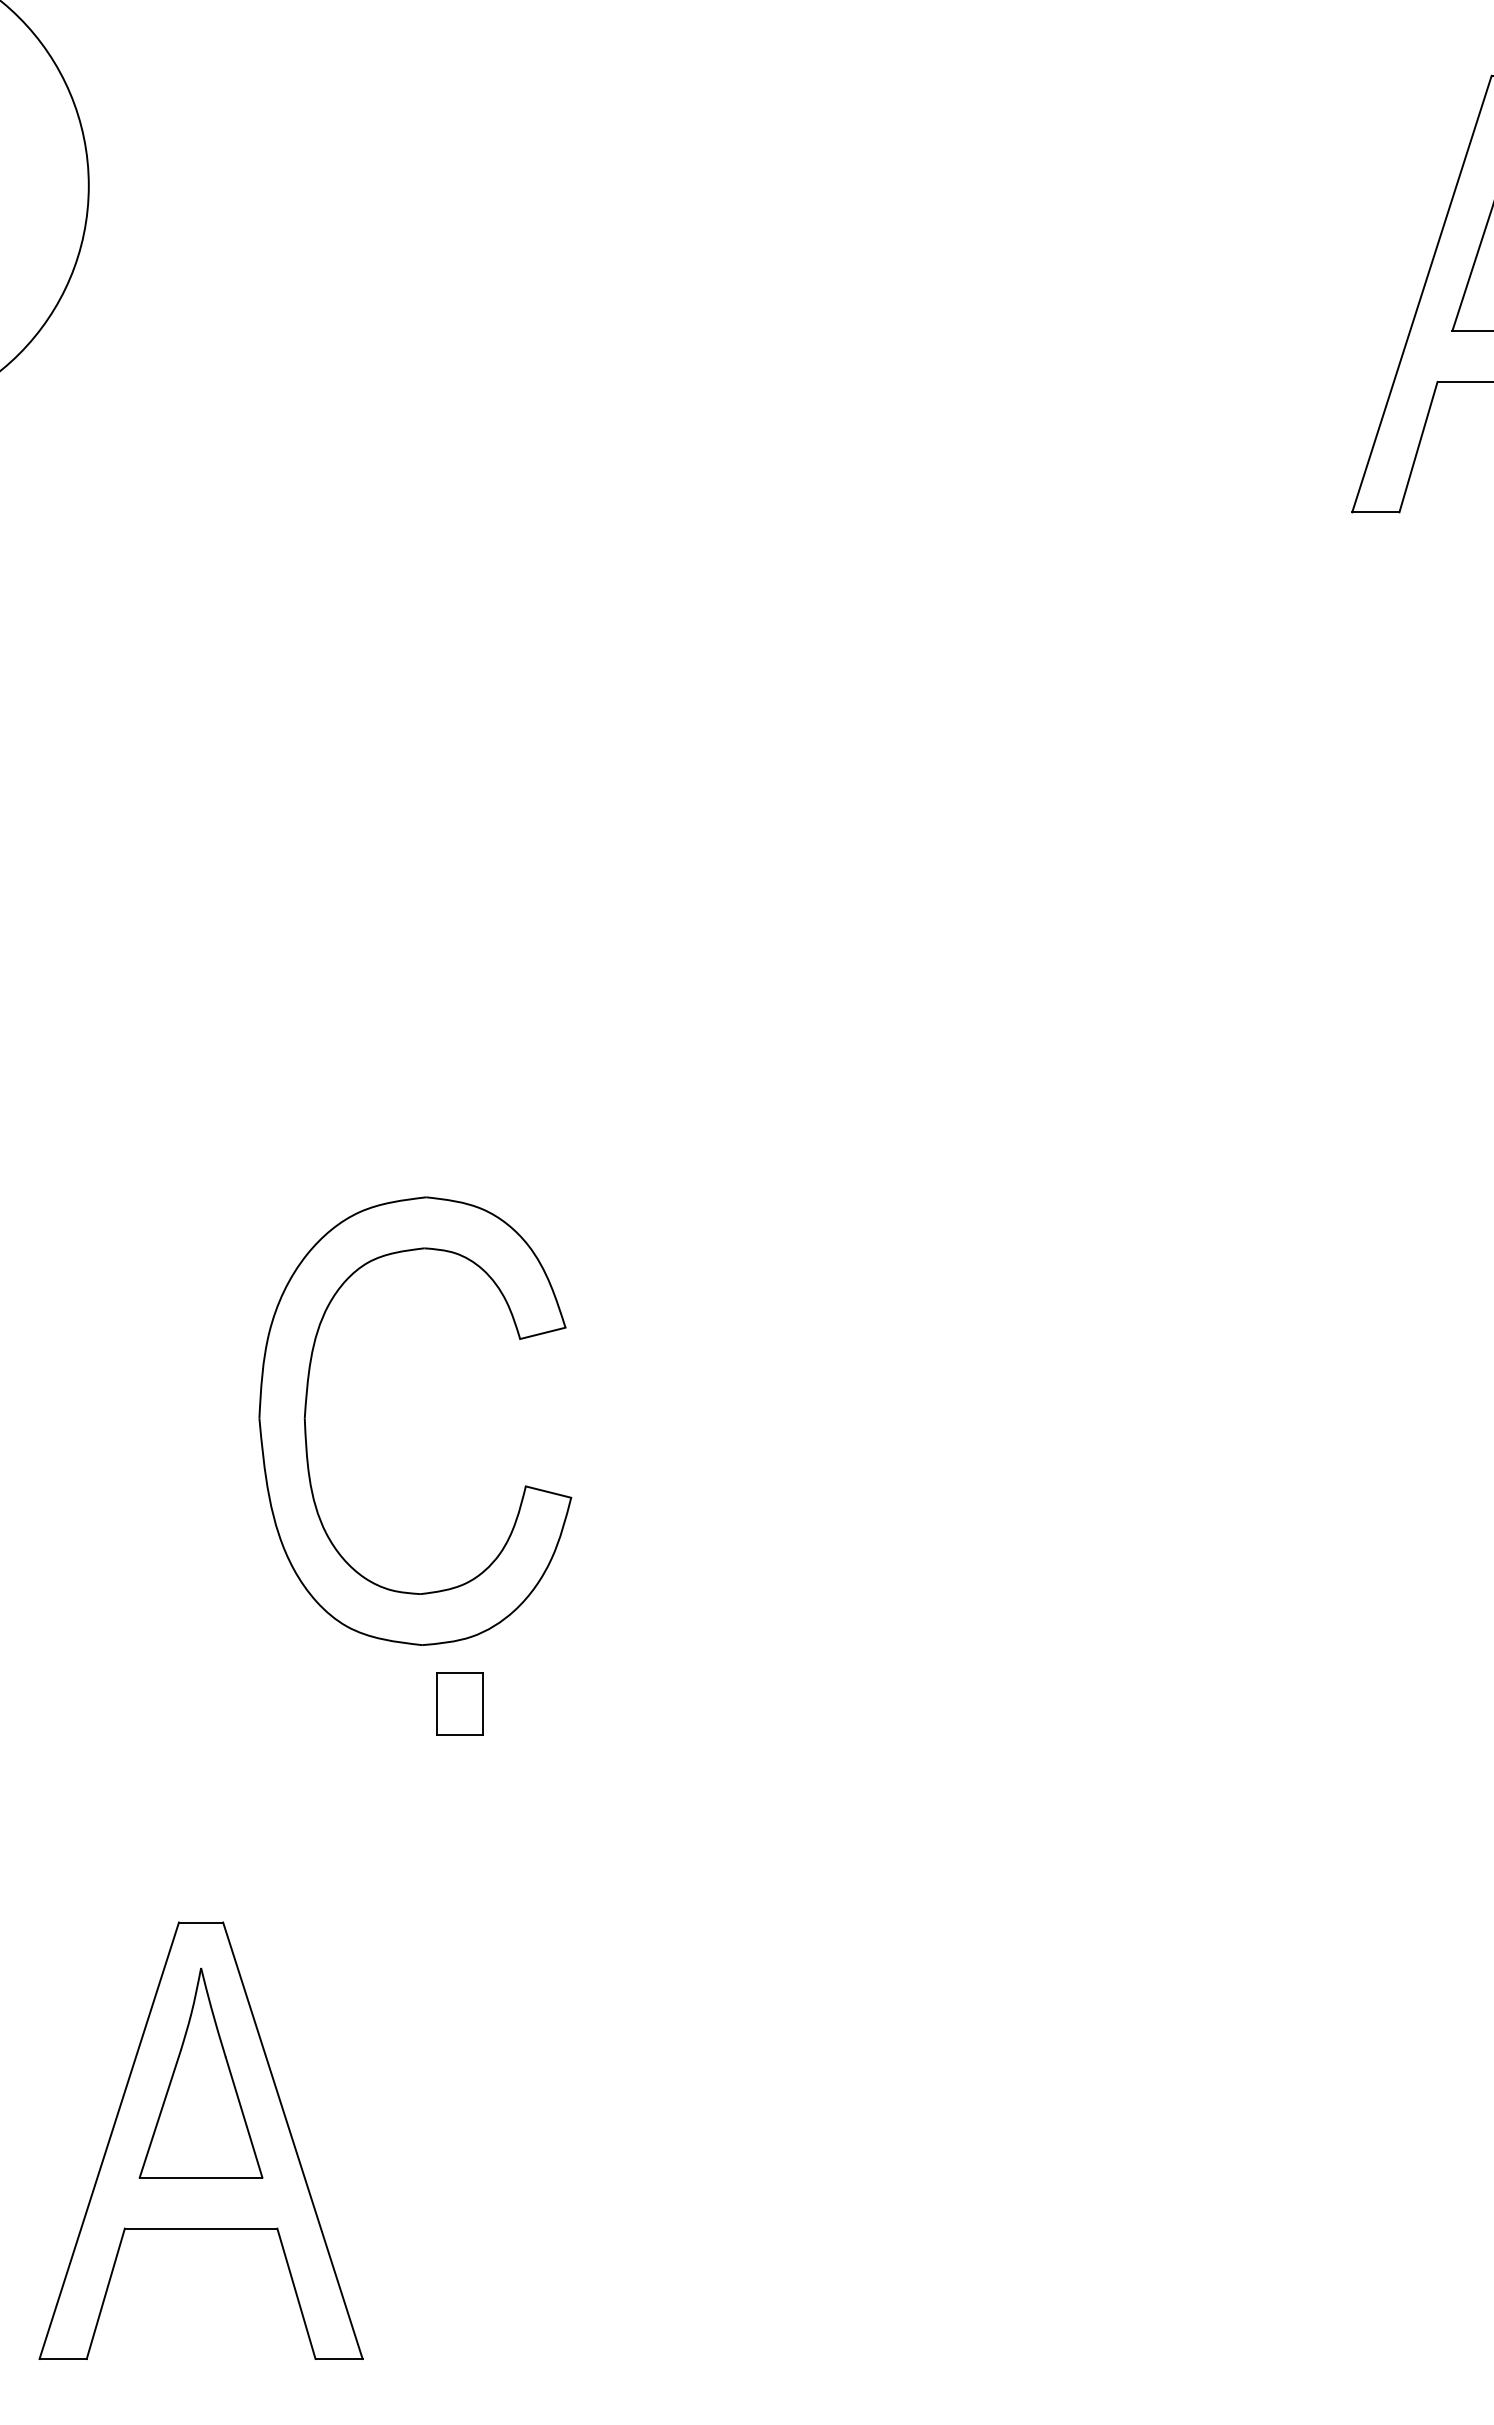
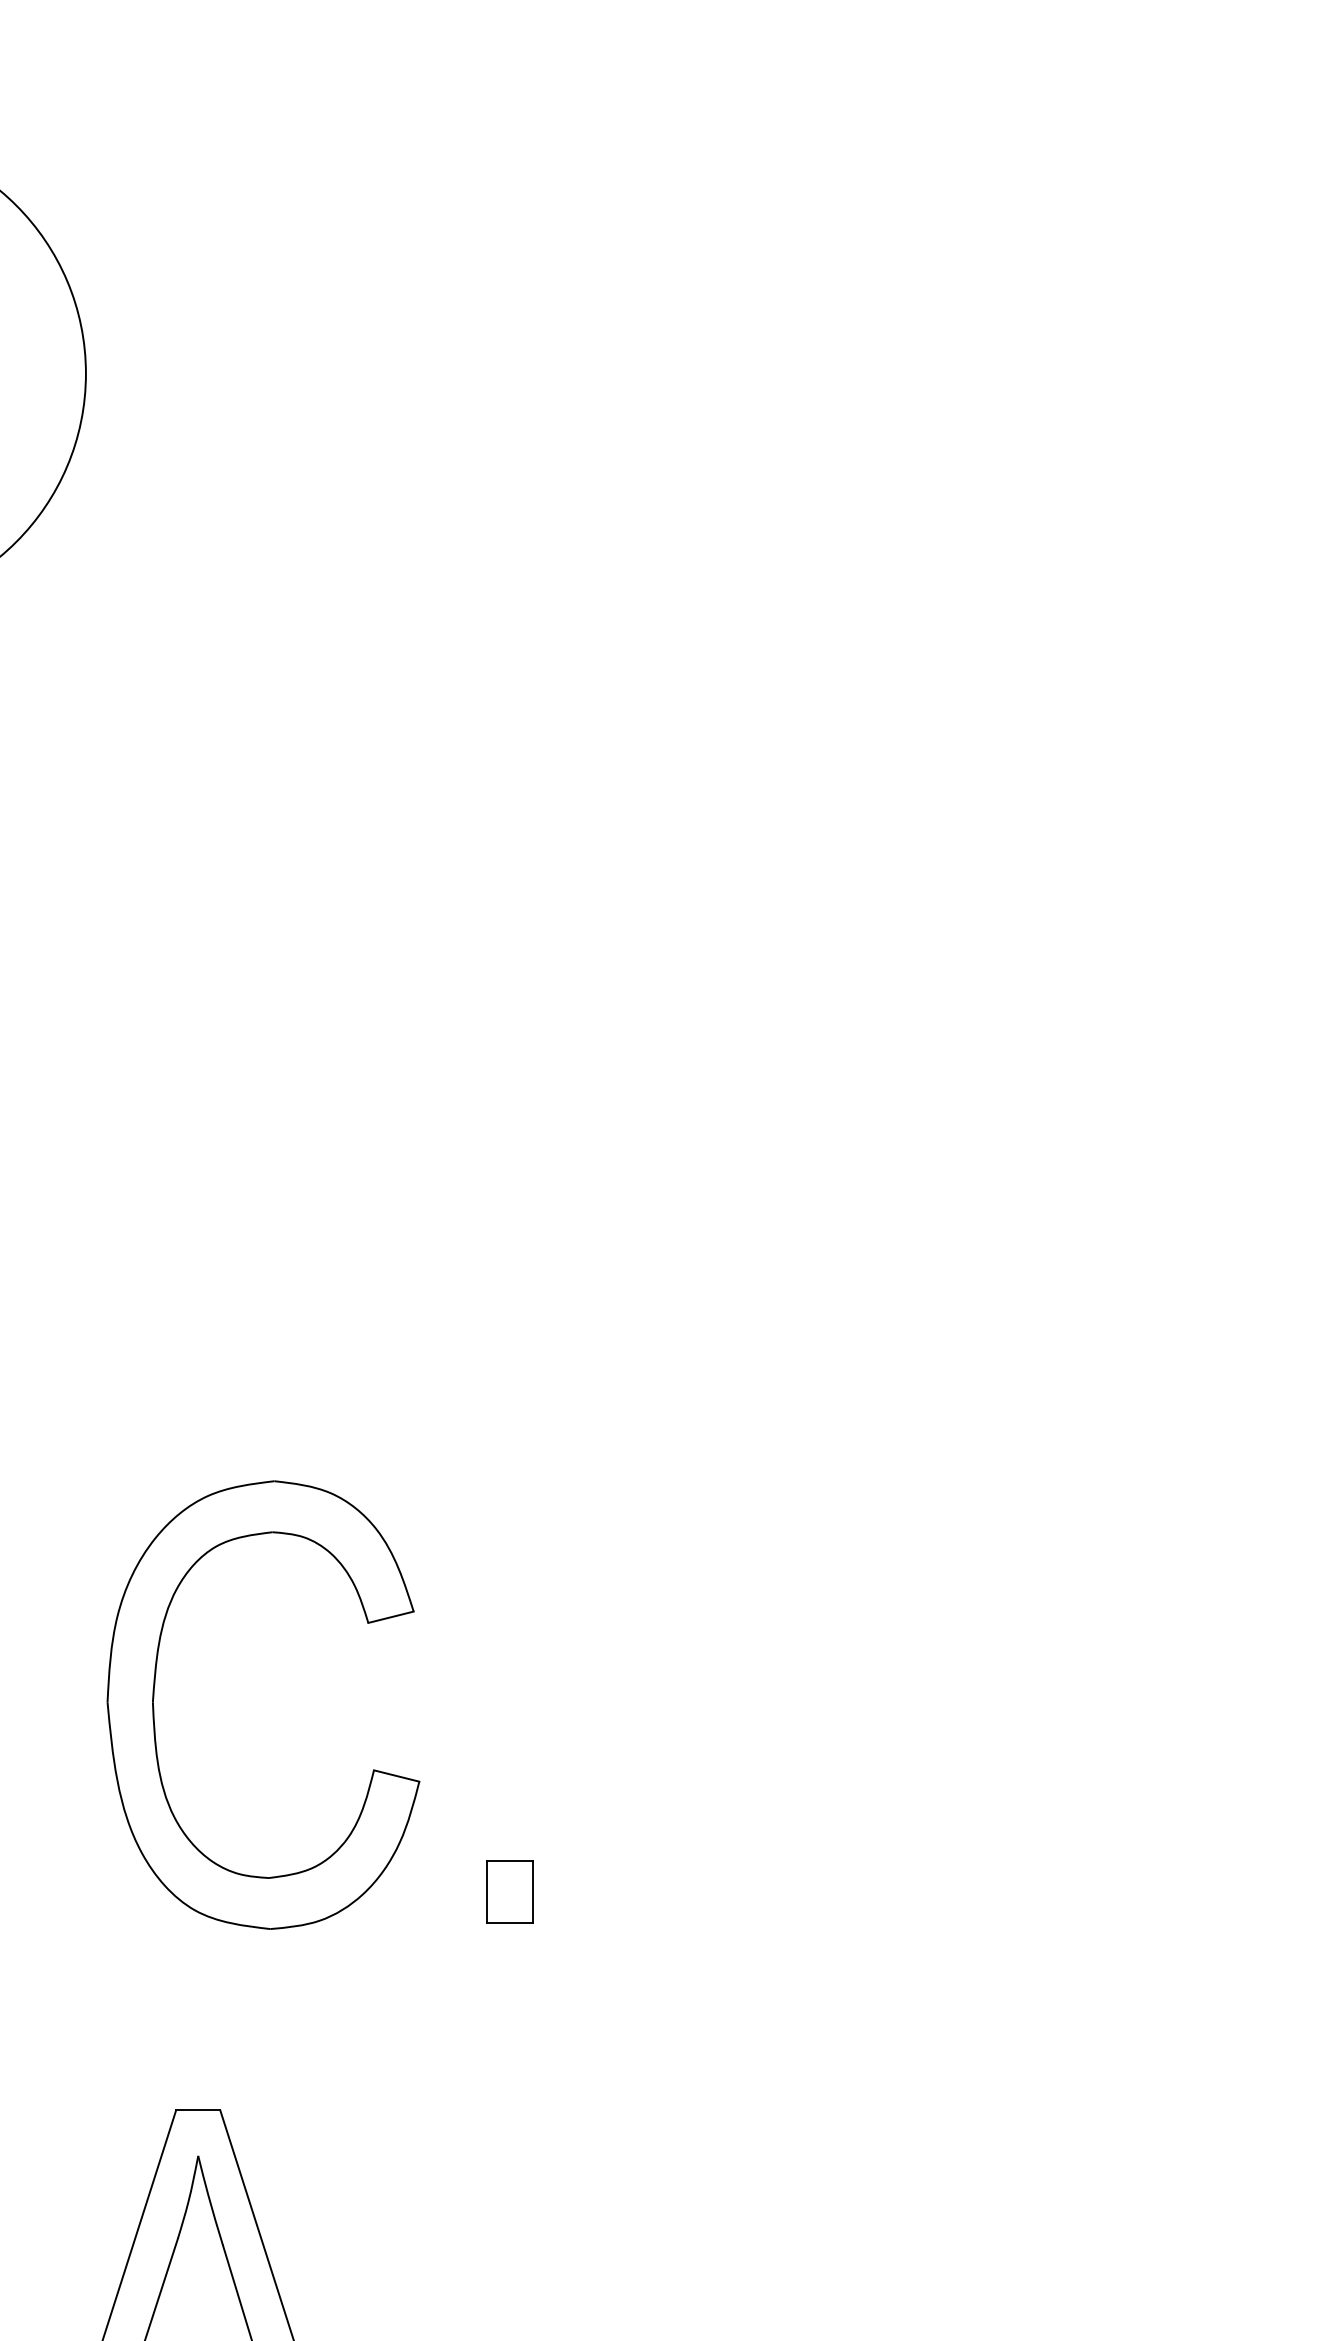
part: (306, 1427) -> (154, 1711), moved
part: (459, 1703) -> (509, 1891), moved

